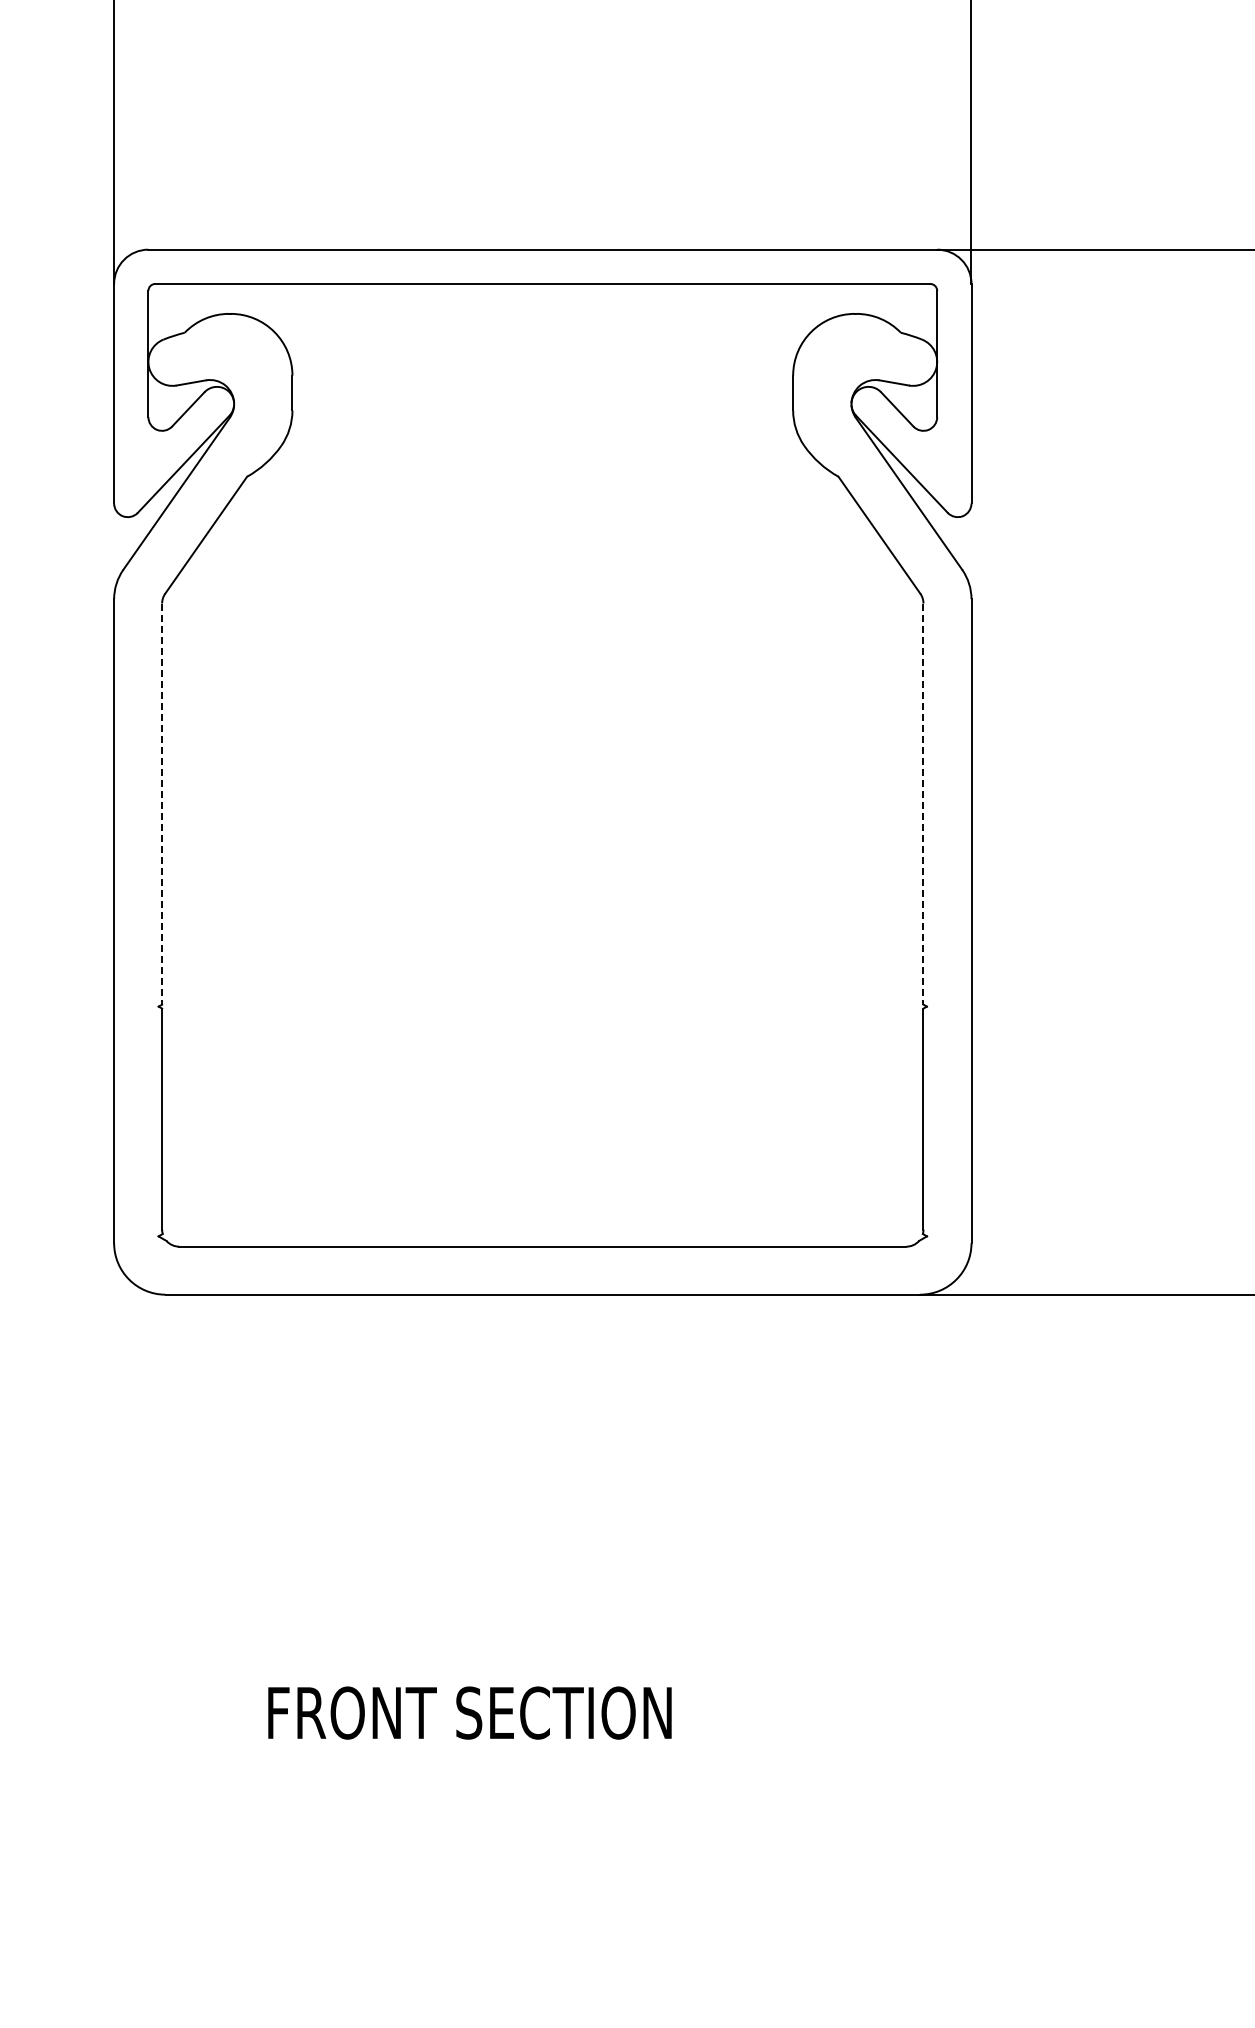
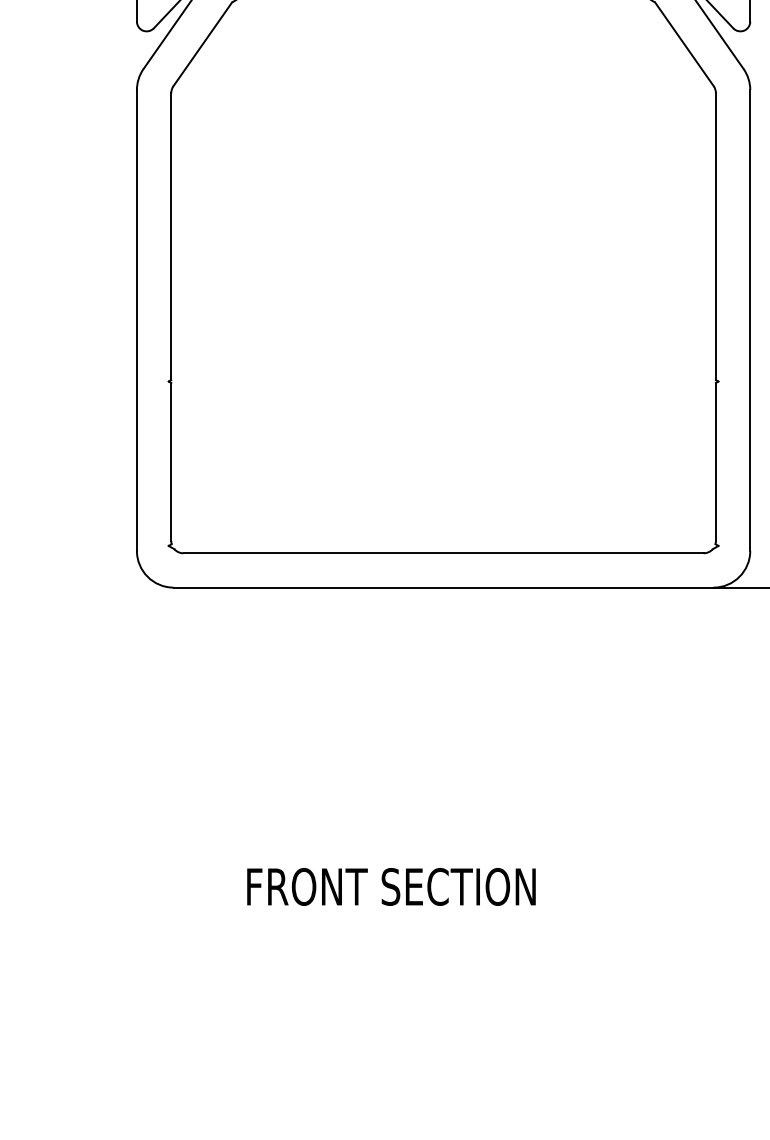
line: (162, 804) -> (171, 236), dashed -> solid
line: (923, 804) -> (715, 236), dashed -> solid

